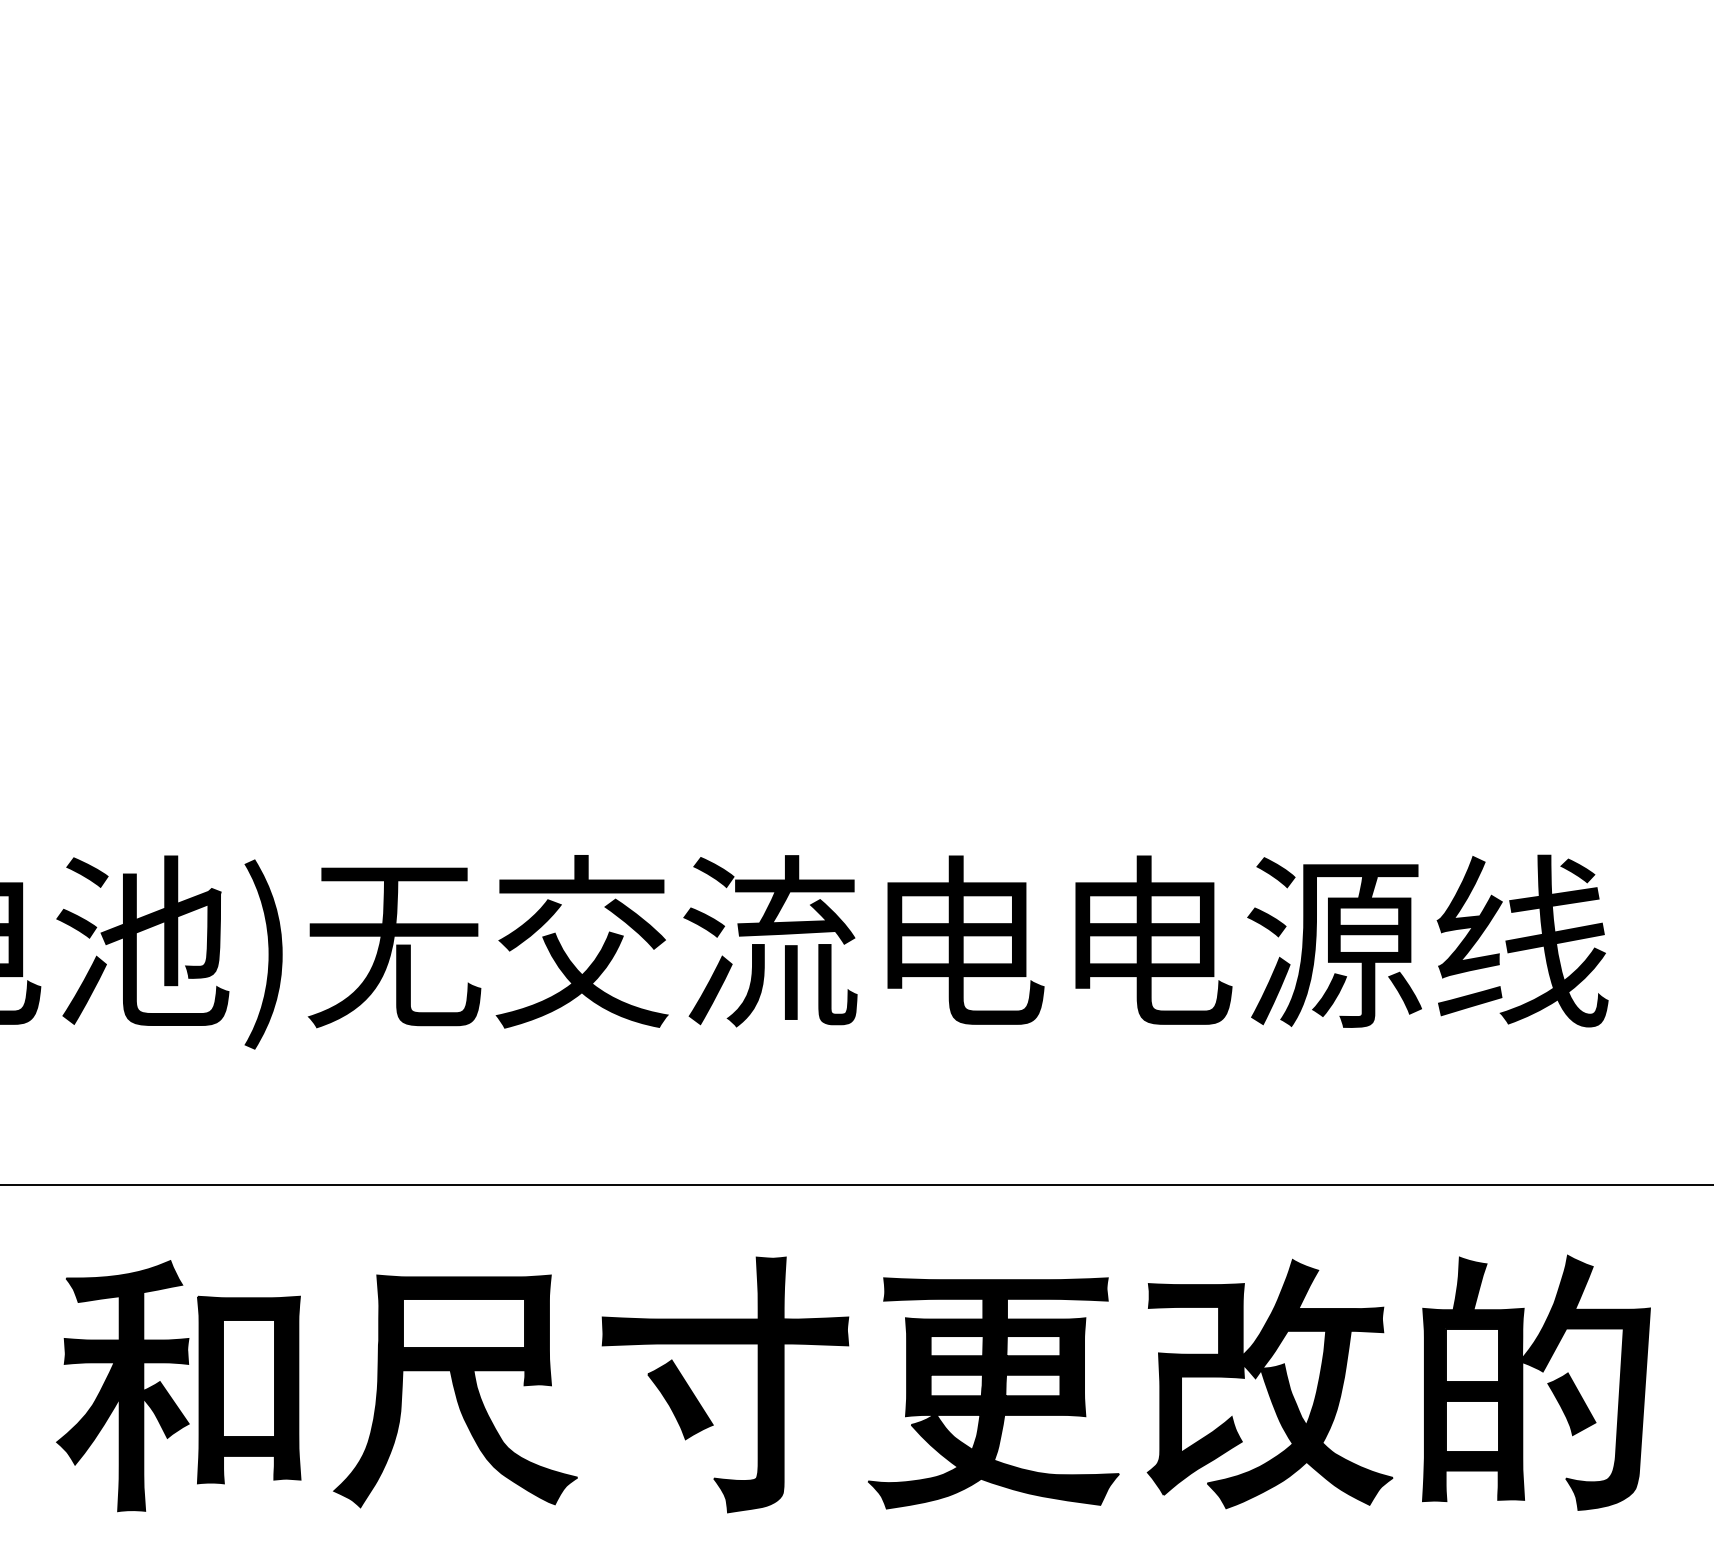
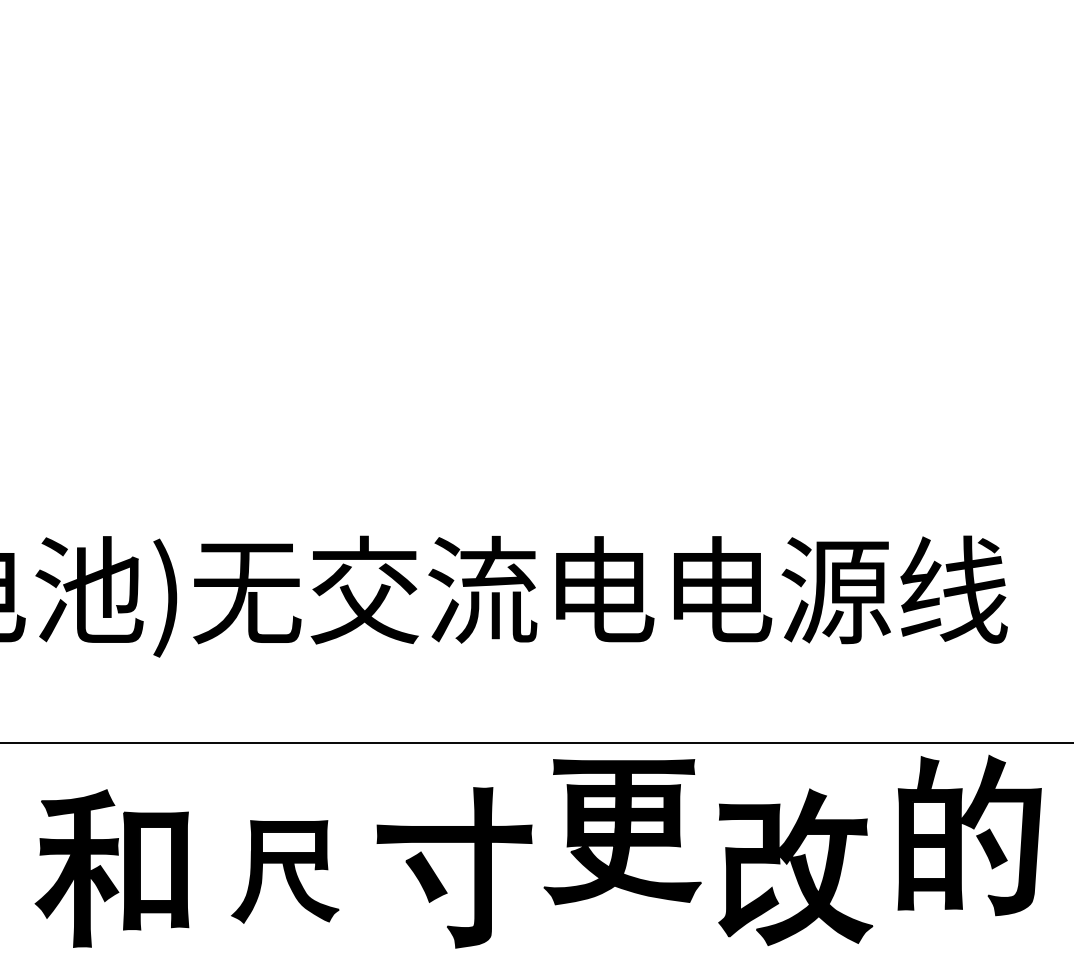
part: (1547, 1382) -> (976, 835), moved
part: (455, 1390) -> (285, 871), size x0.7
part: (993, 1393) -> (622, 832), moved

